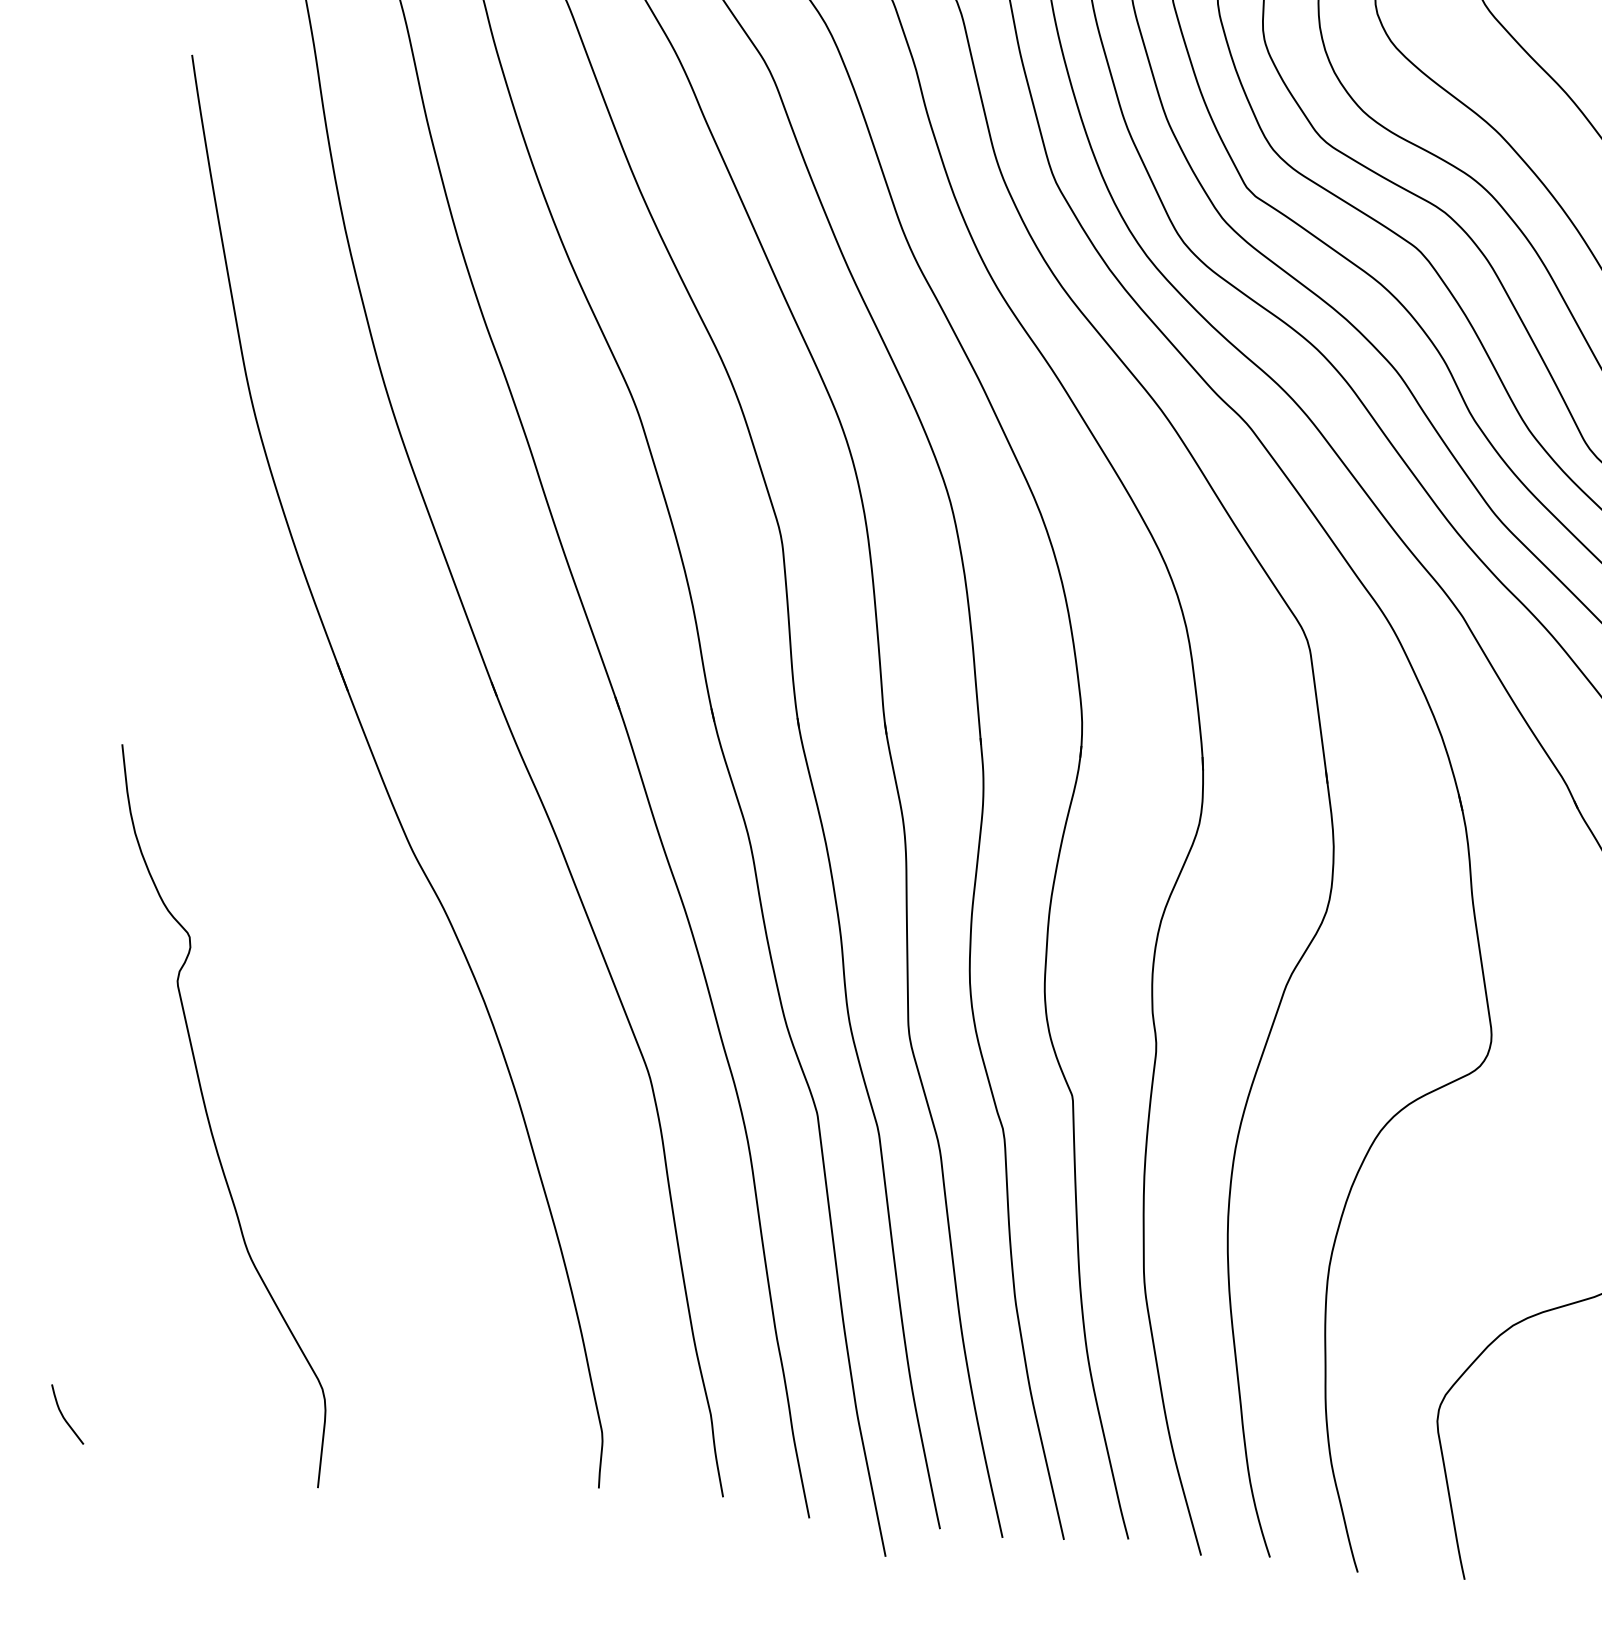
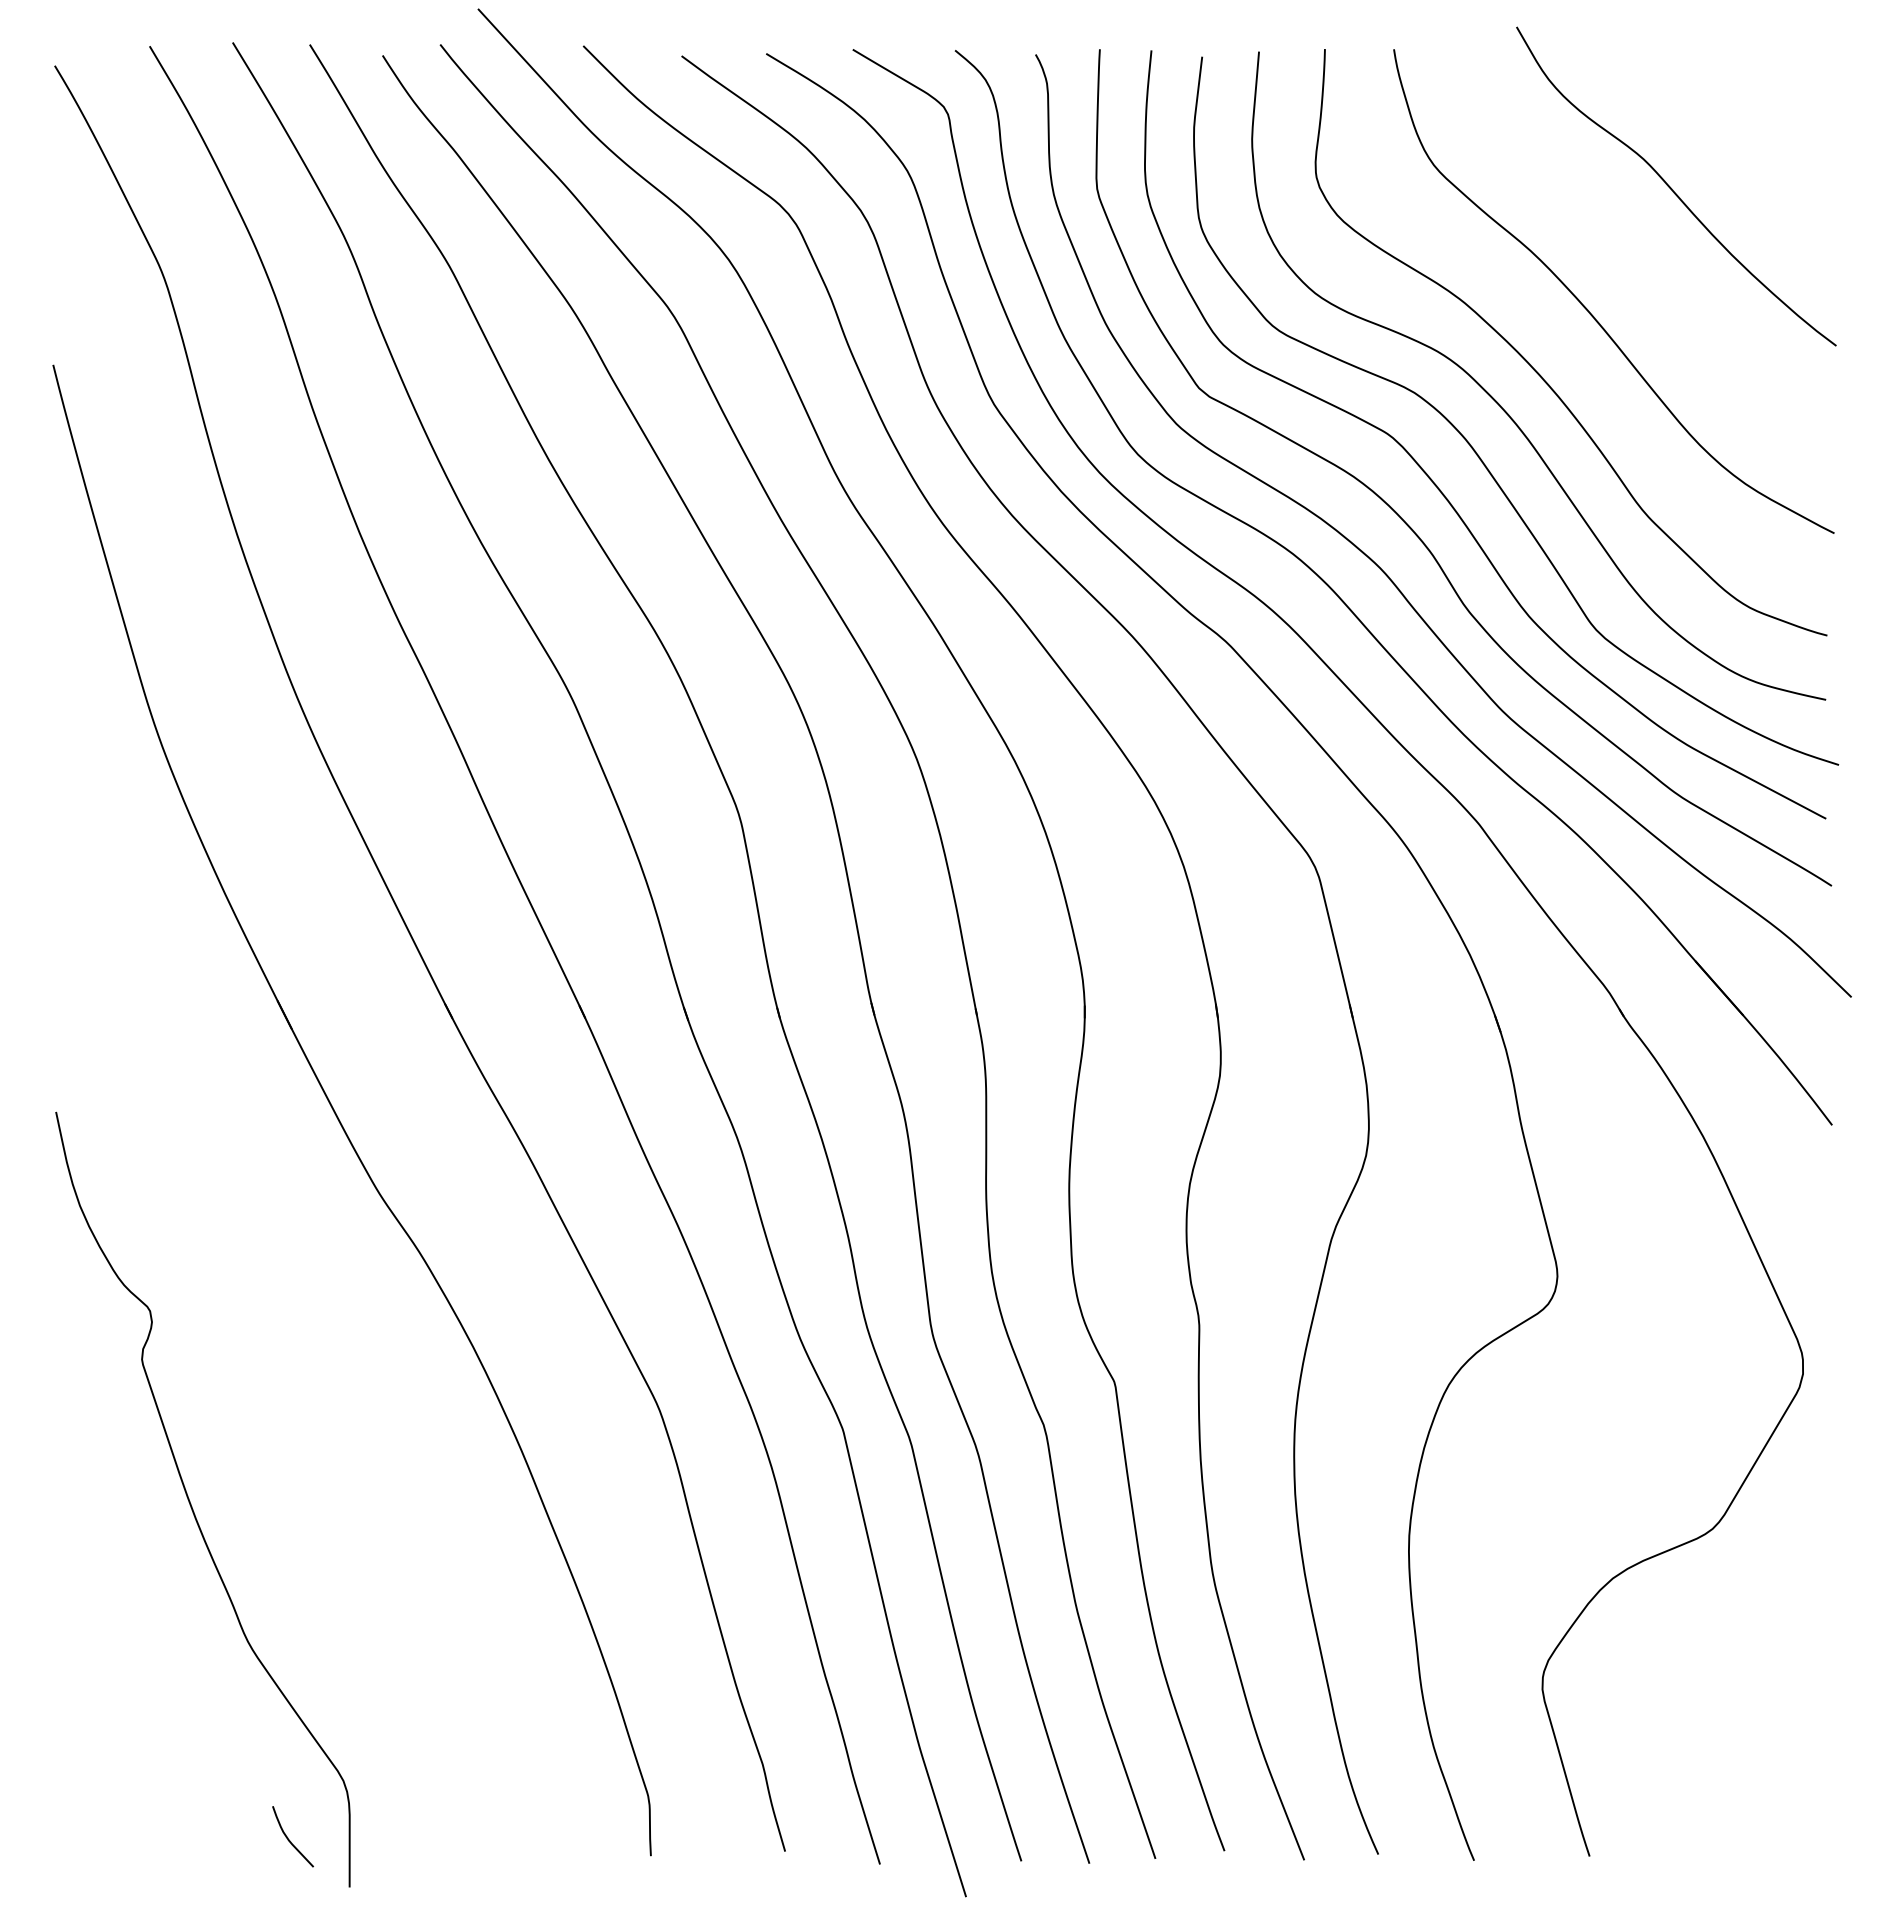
curve: (63, 1414) -> (288, 1837), moved

